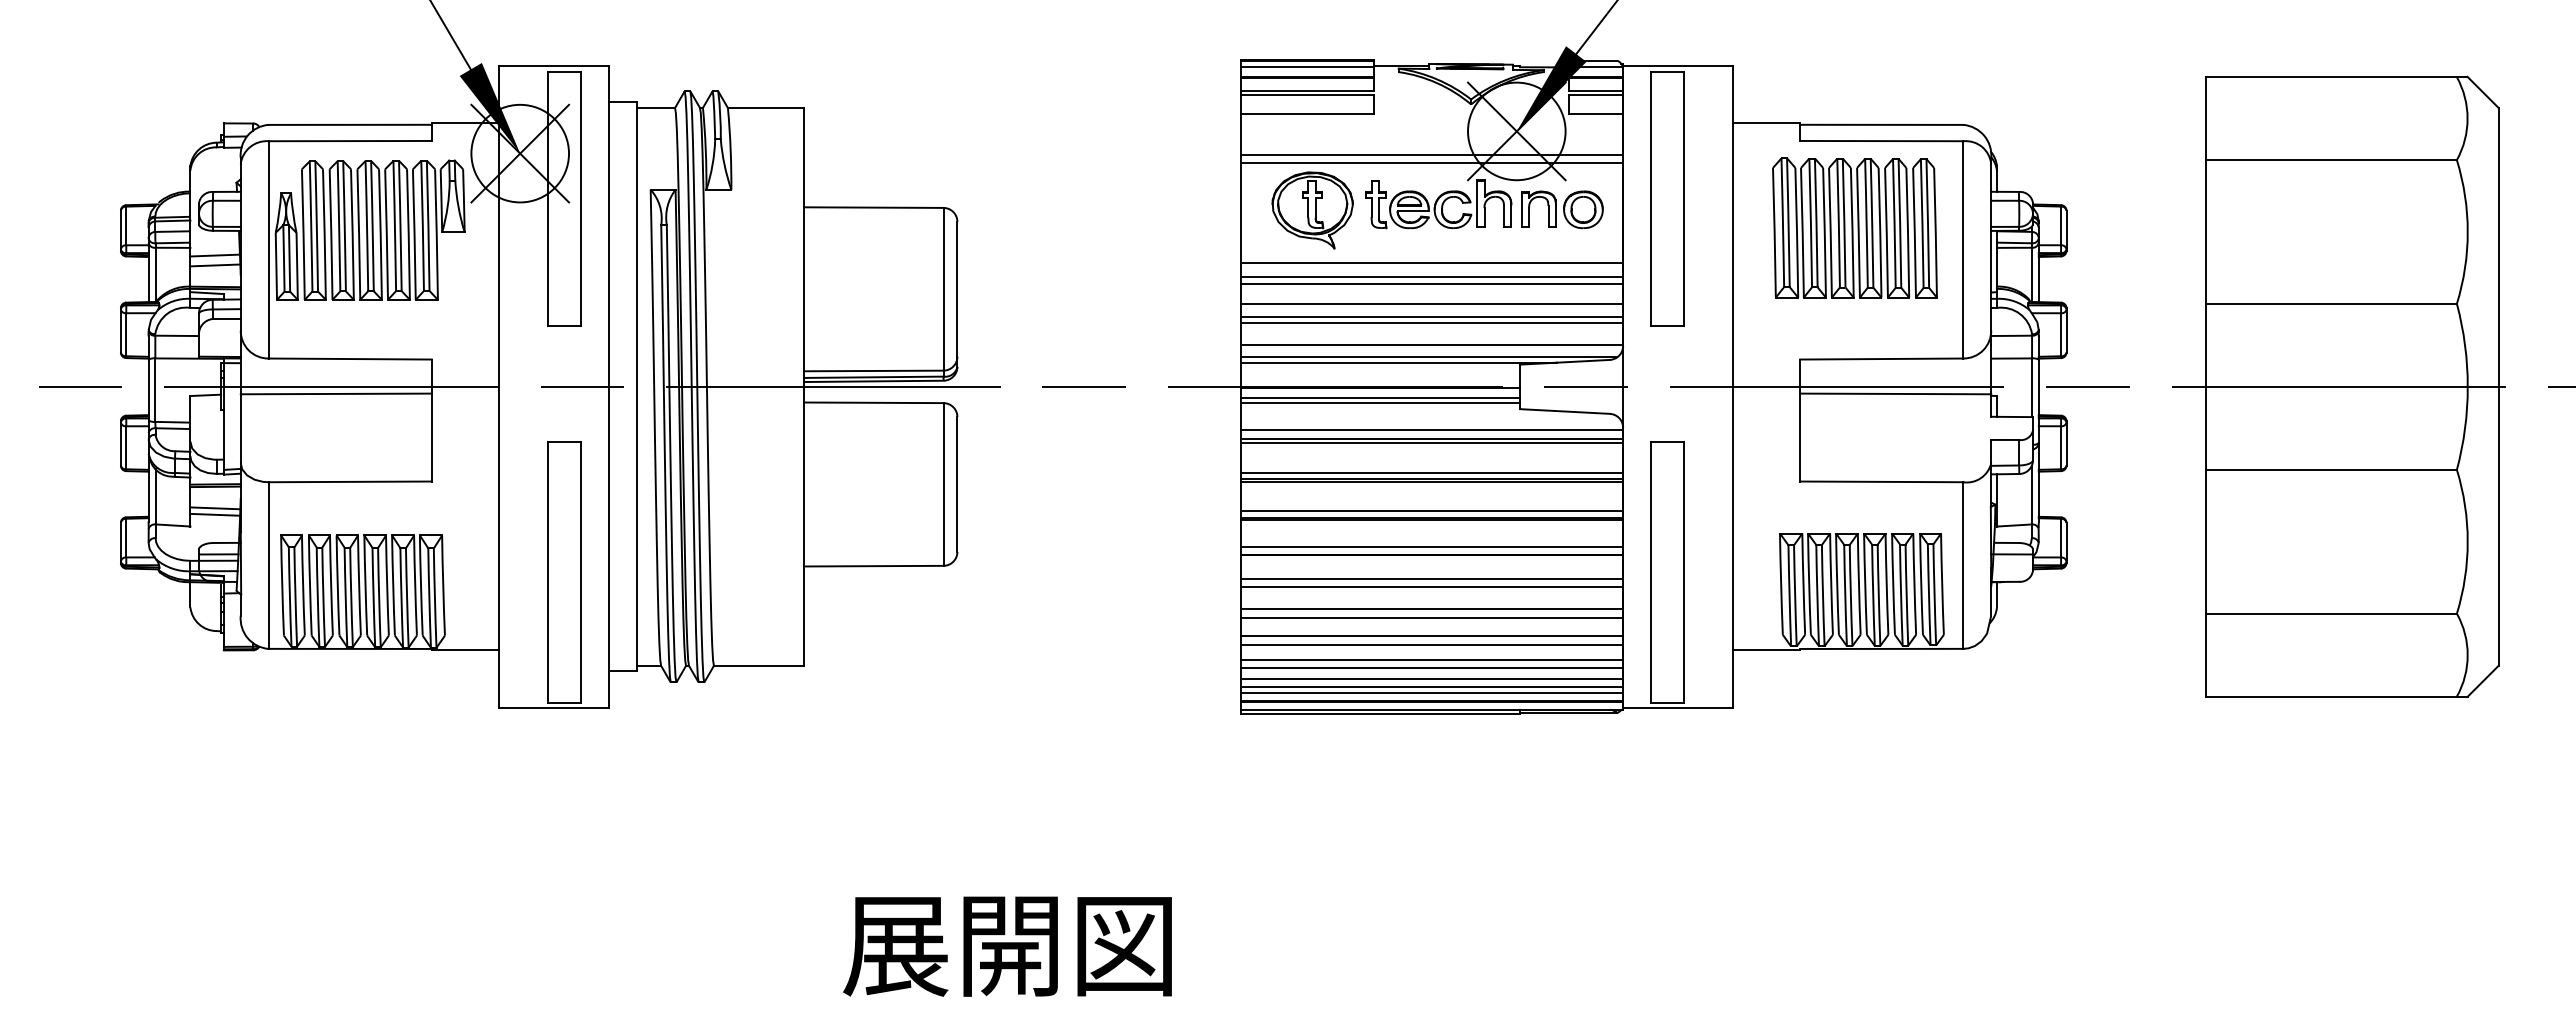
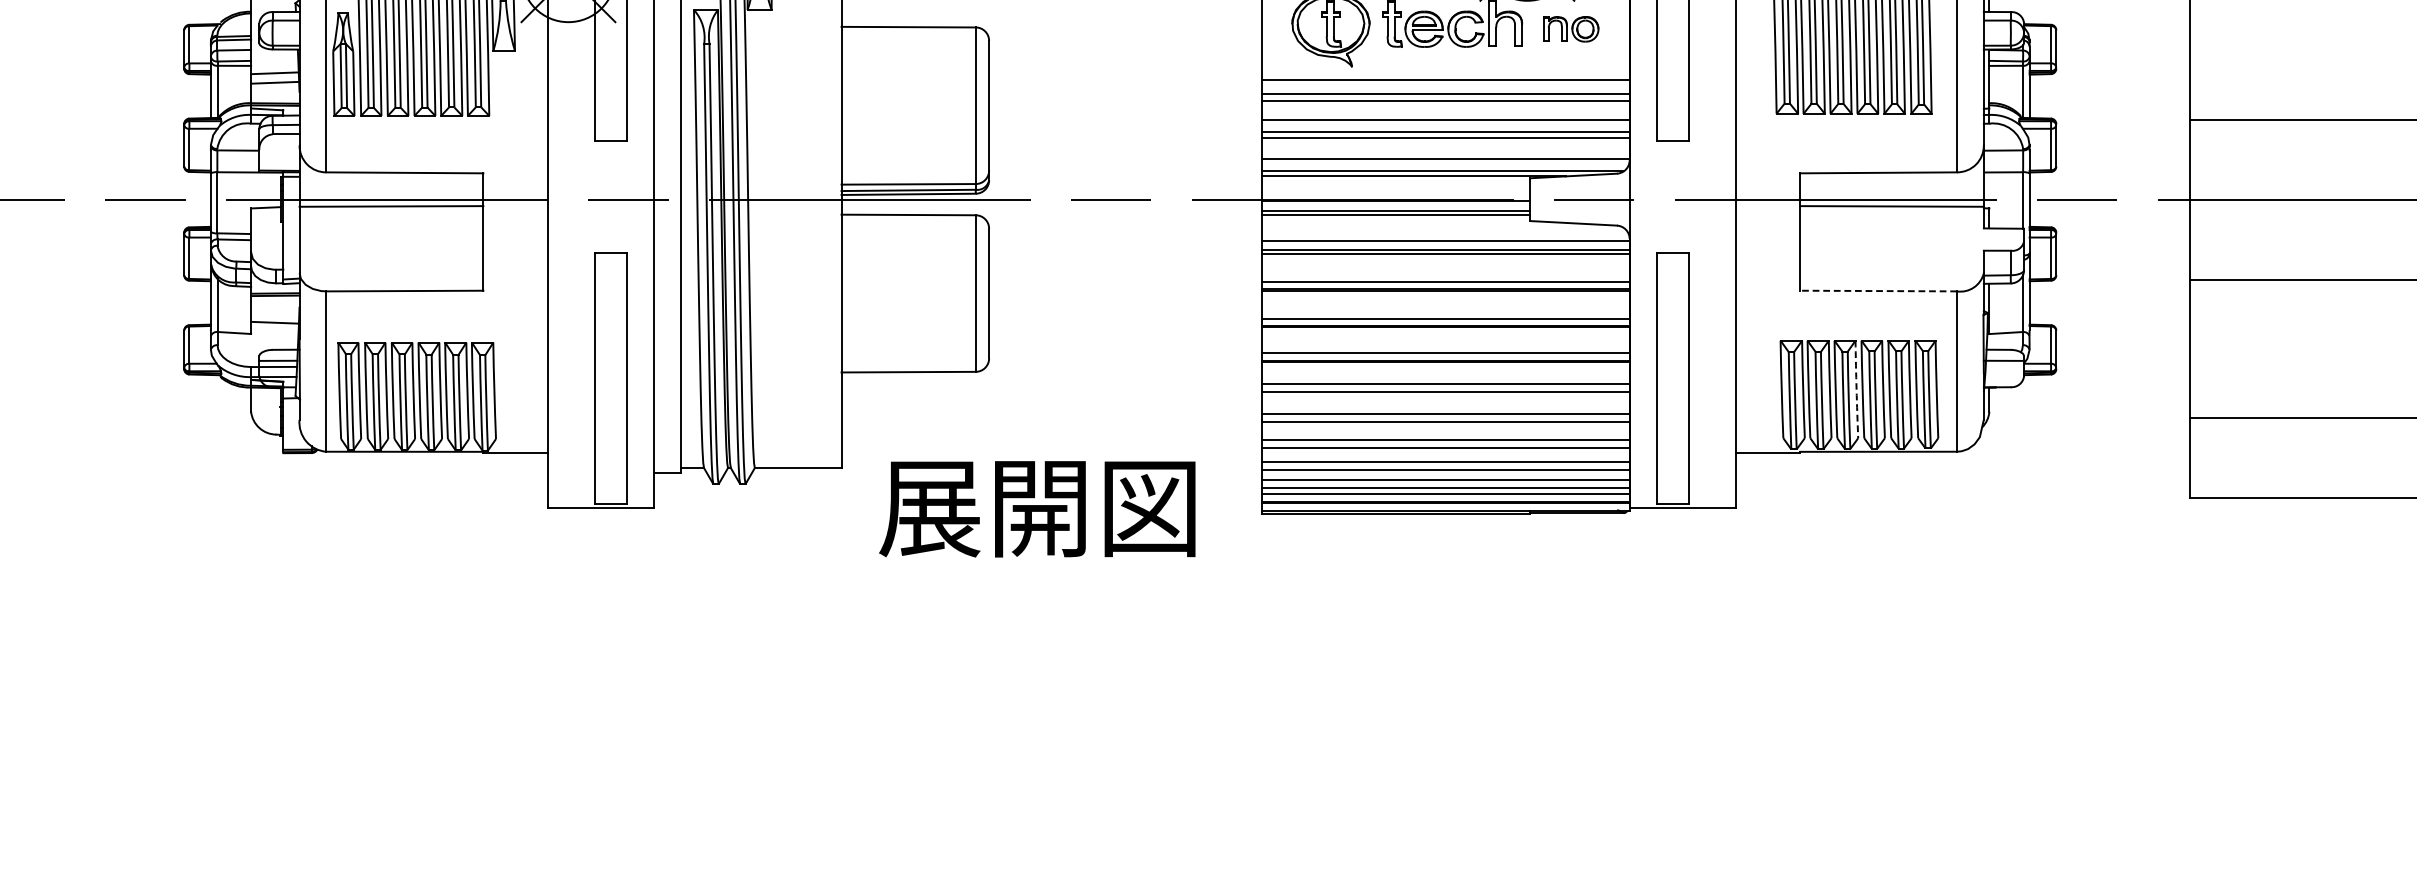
part: (1562, 209) -> (1571, 28), size x0.7
line: (1881, 481) -> (1878, 290), solid -> dashed
line: (215, 508) -> (275, 316), removed
arc: (1858, 584) -> (1856, 389), solid -> dashed
text: (1007, 946) -> (1037, 509), moved

